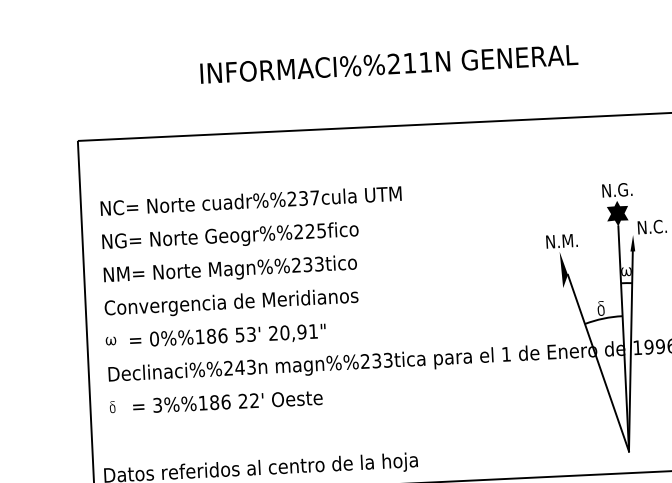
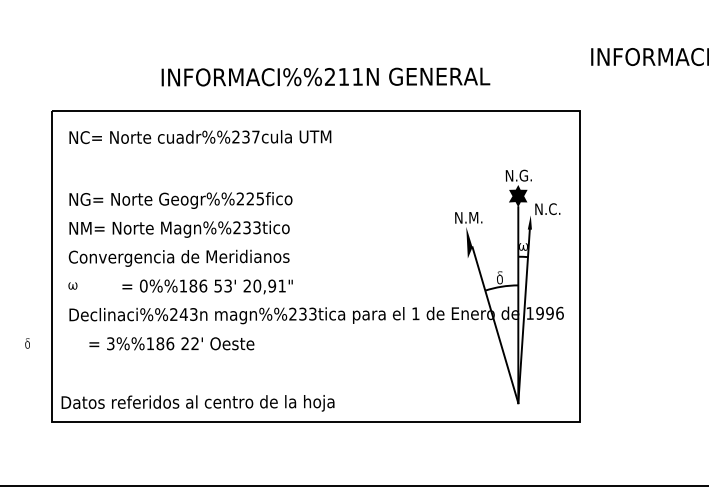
text: (388, 63) -> (325, 76), moved
text: (251, 201) -> (200, 137), moved
text: (227, 336) -> (207, 286), moved
part: (112, 407) -> (27, 343), moved

